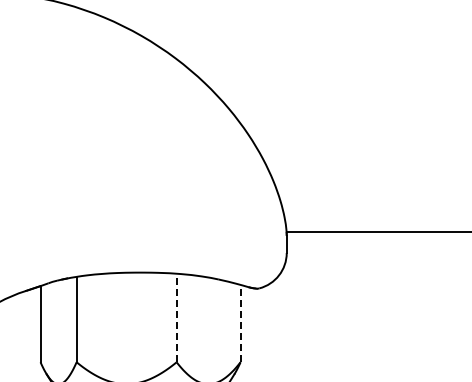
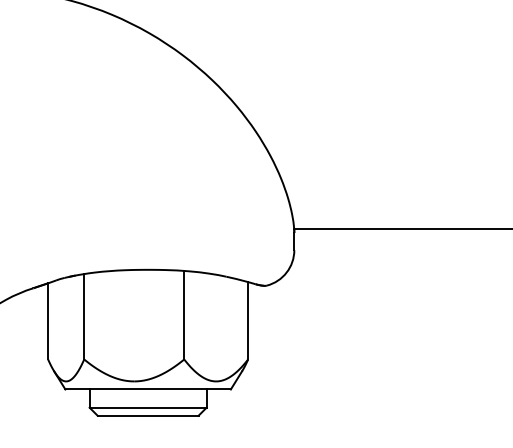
line: (176, 317) -> (184, 314), dashed -> solid
line: (240, 323) -> (248, 320), dashed -> solid

